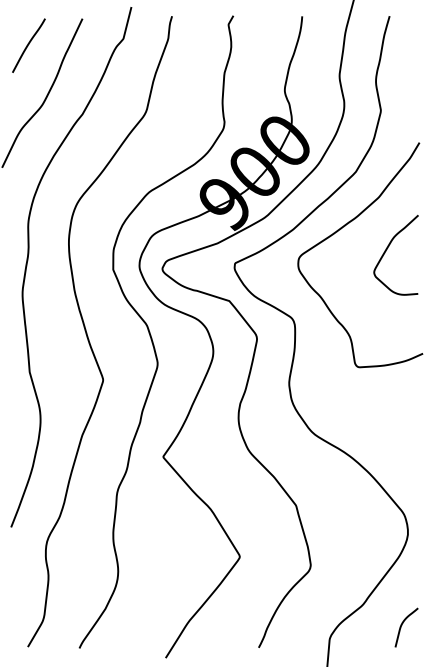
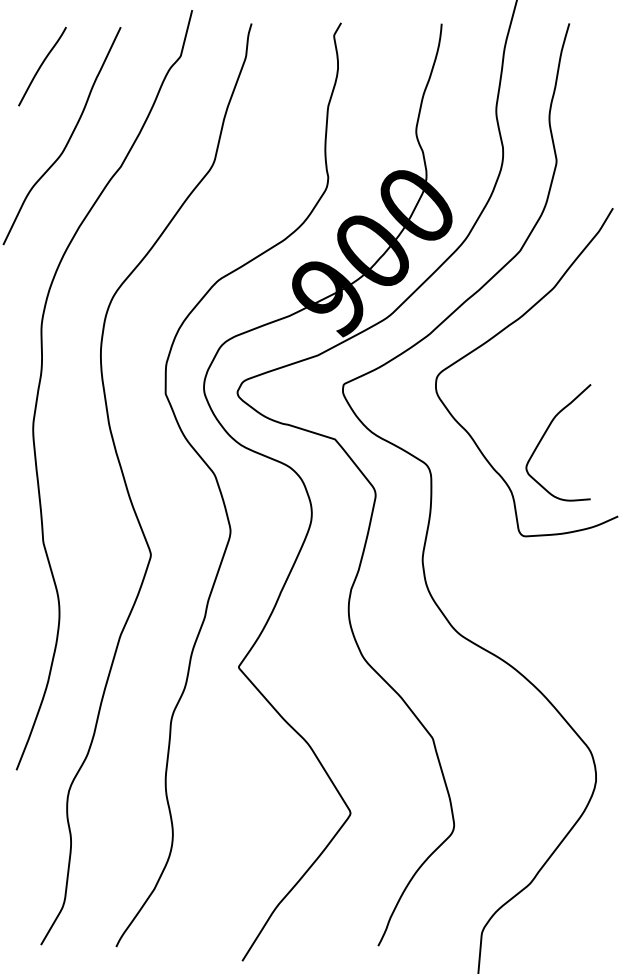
curve: (388, 248) -> (547, 432), moved
curve: (402, 625) -> (588, 913), removed

